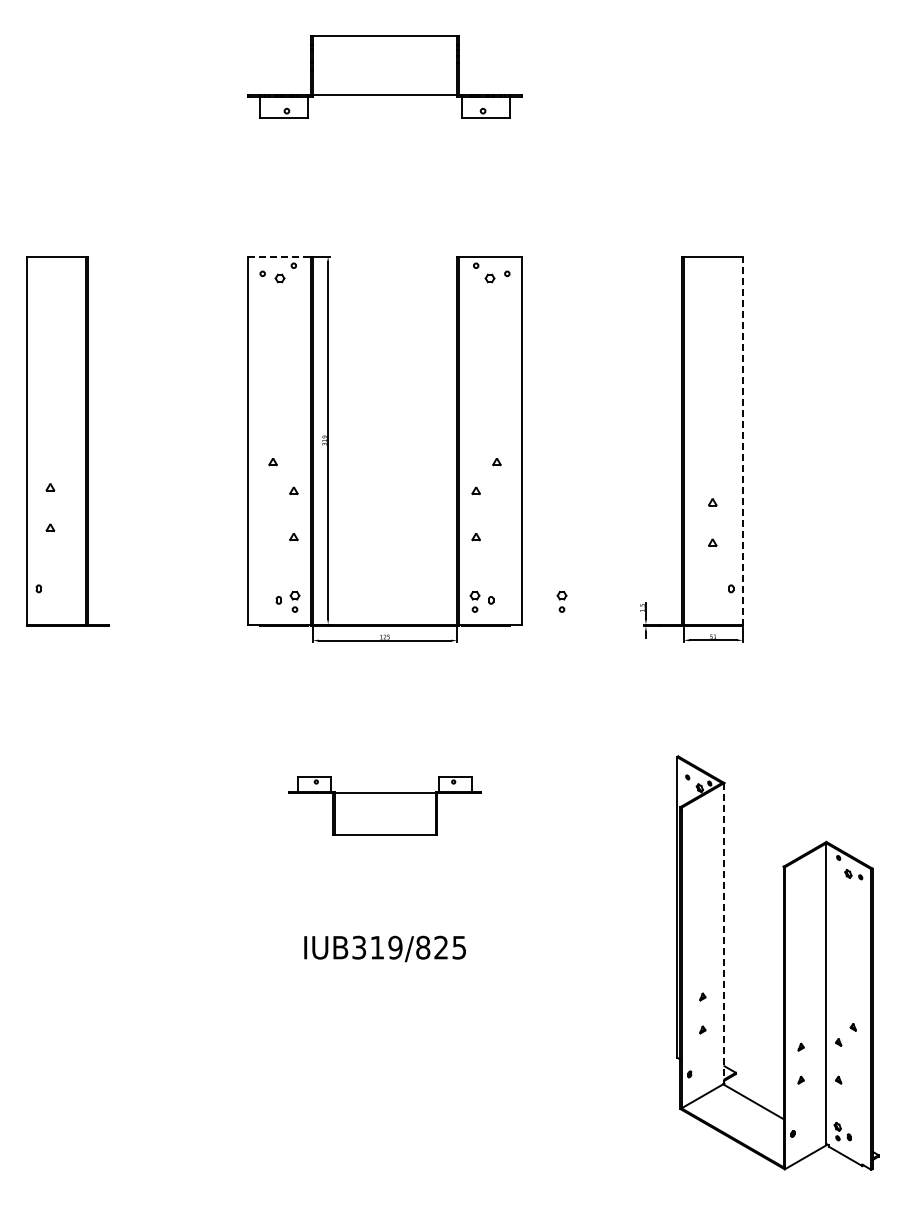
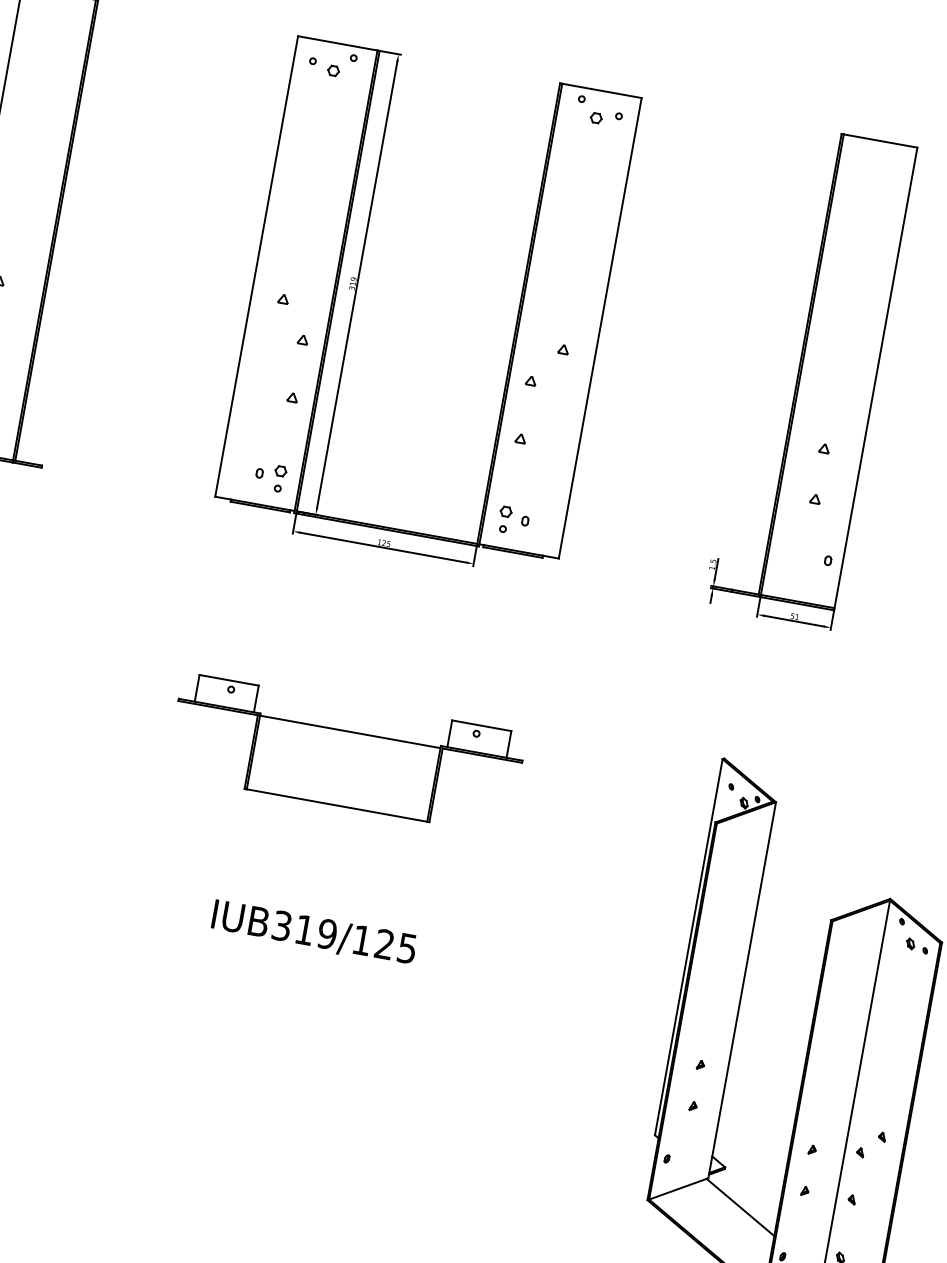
line: (279, 256) -> (337, 43), dashed -> solid
line: (742, 441) -> (875, 378), dashed -> solid
part: (561, 601) -> (613, 538), removed
part: (384, 805) -> (345, 753), size x1.43
line: (724, 933) -> (742, 990), dashed -> solid
text: (423, 947) -> (362, 940), IUB319/825 -> IUB319/125

